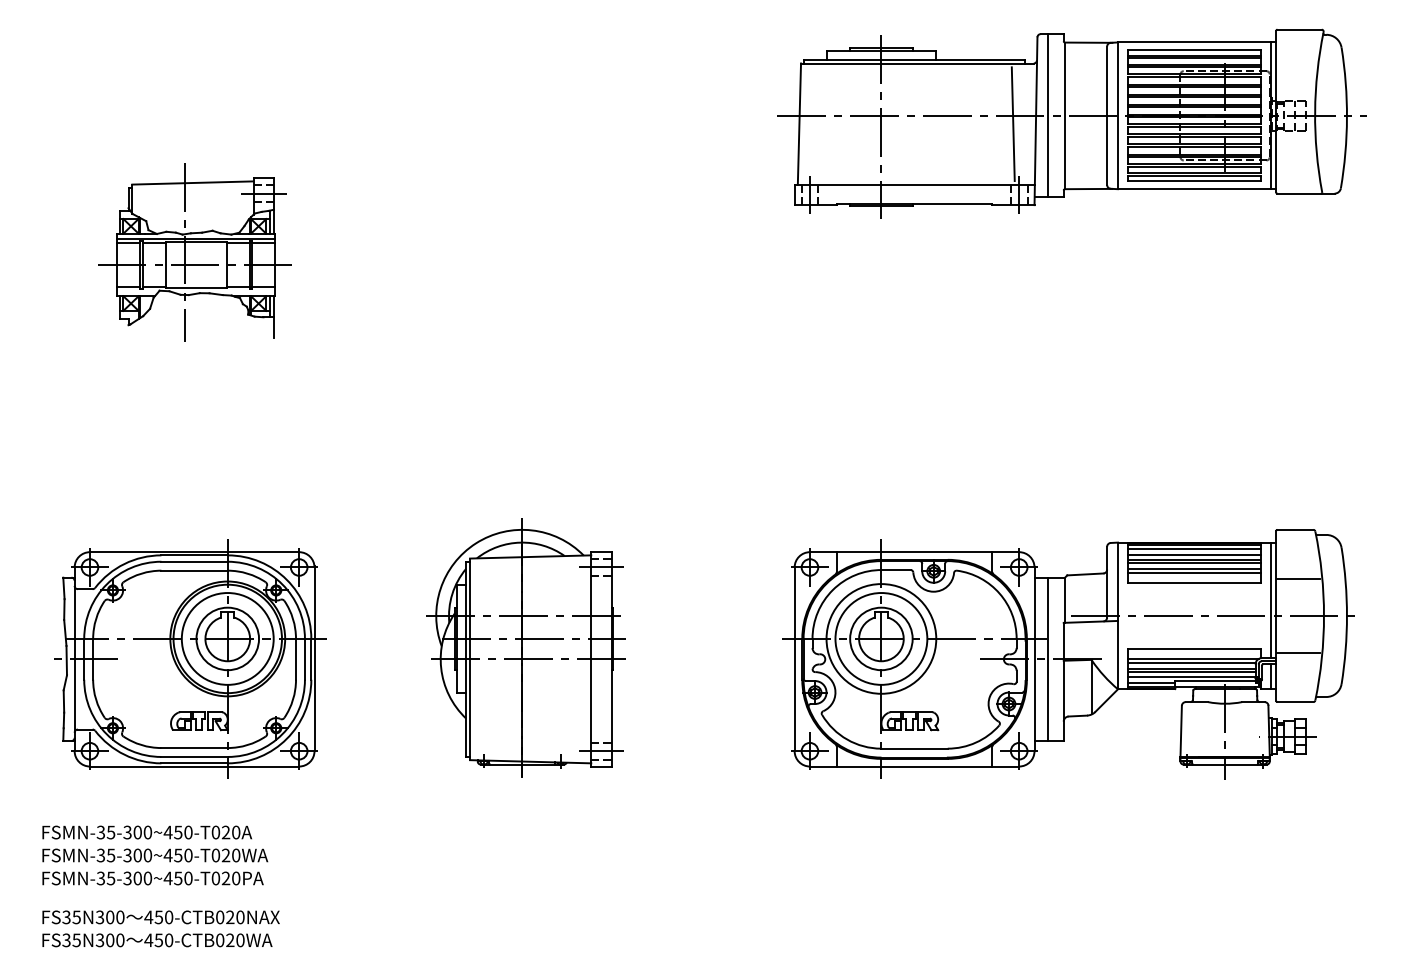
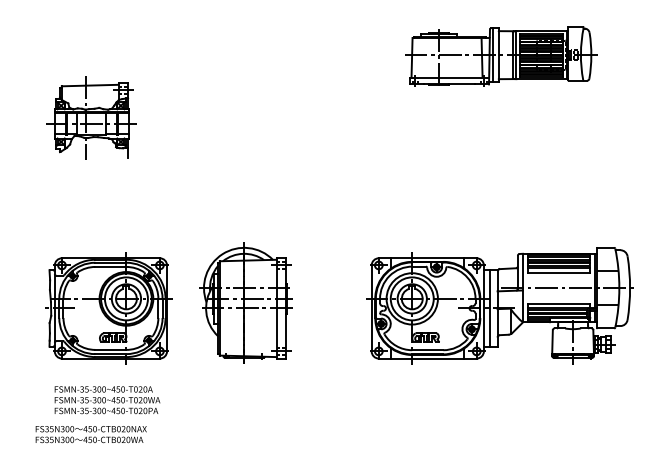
part: (1069, 123) -> (500, 57), size x0.7
part: (189, 659) -> (108, 308), moved
text: (155, 856) -> (107, 400), moved
text: (159, 928) -> (90, 434), moved

